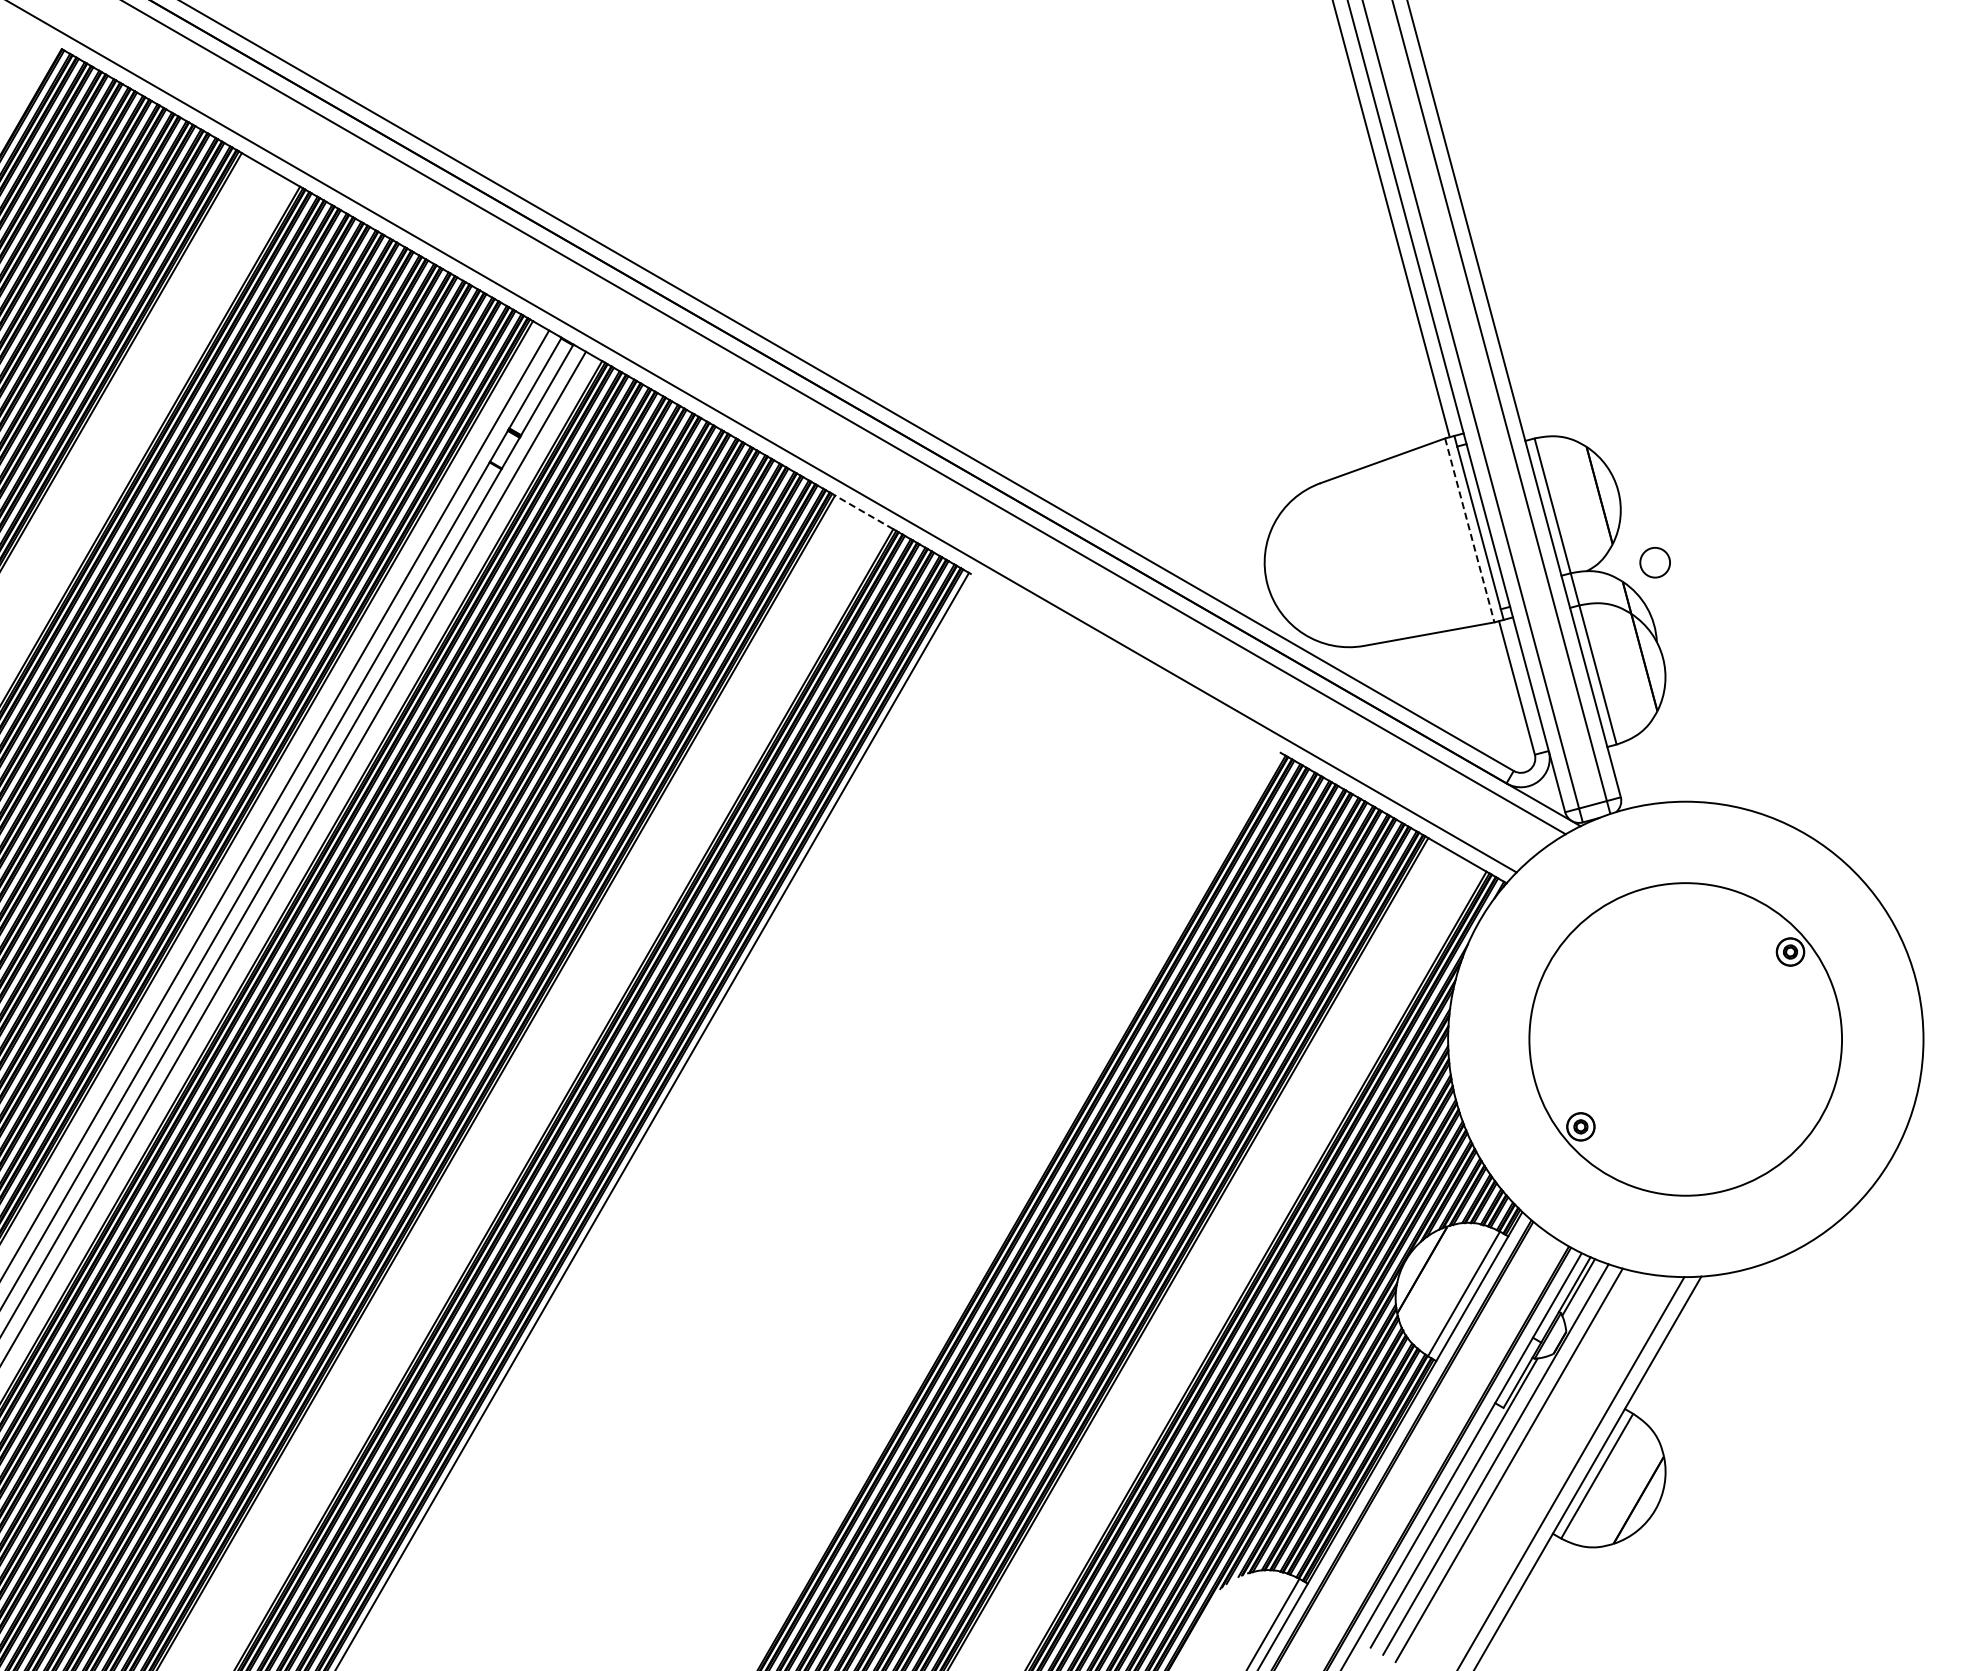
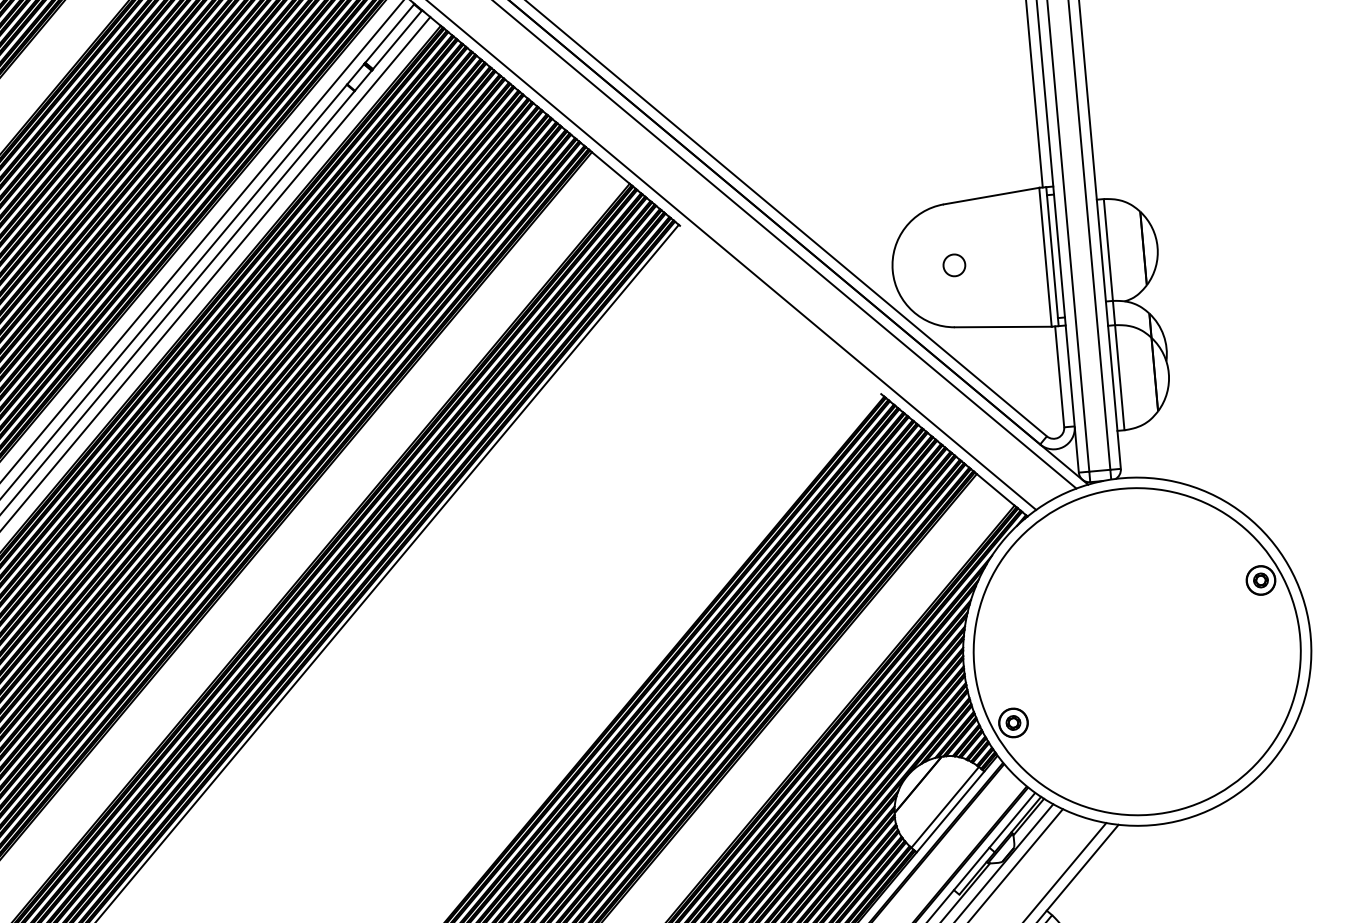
line: (864, 512) -> (611, 168), dashed -> solid
line: (1469, 530) -> (1045, 257), dashed -> solid
circle: (1654, 562) -> (953, 265), moved
part: (1685, 1039) -> (1137, 651), size x1.43

